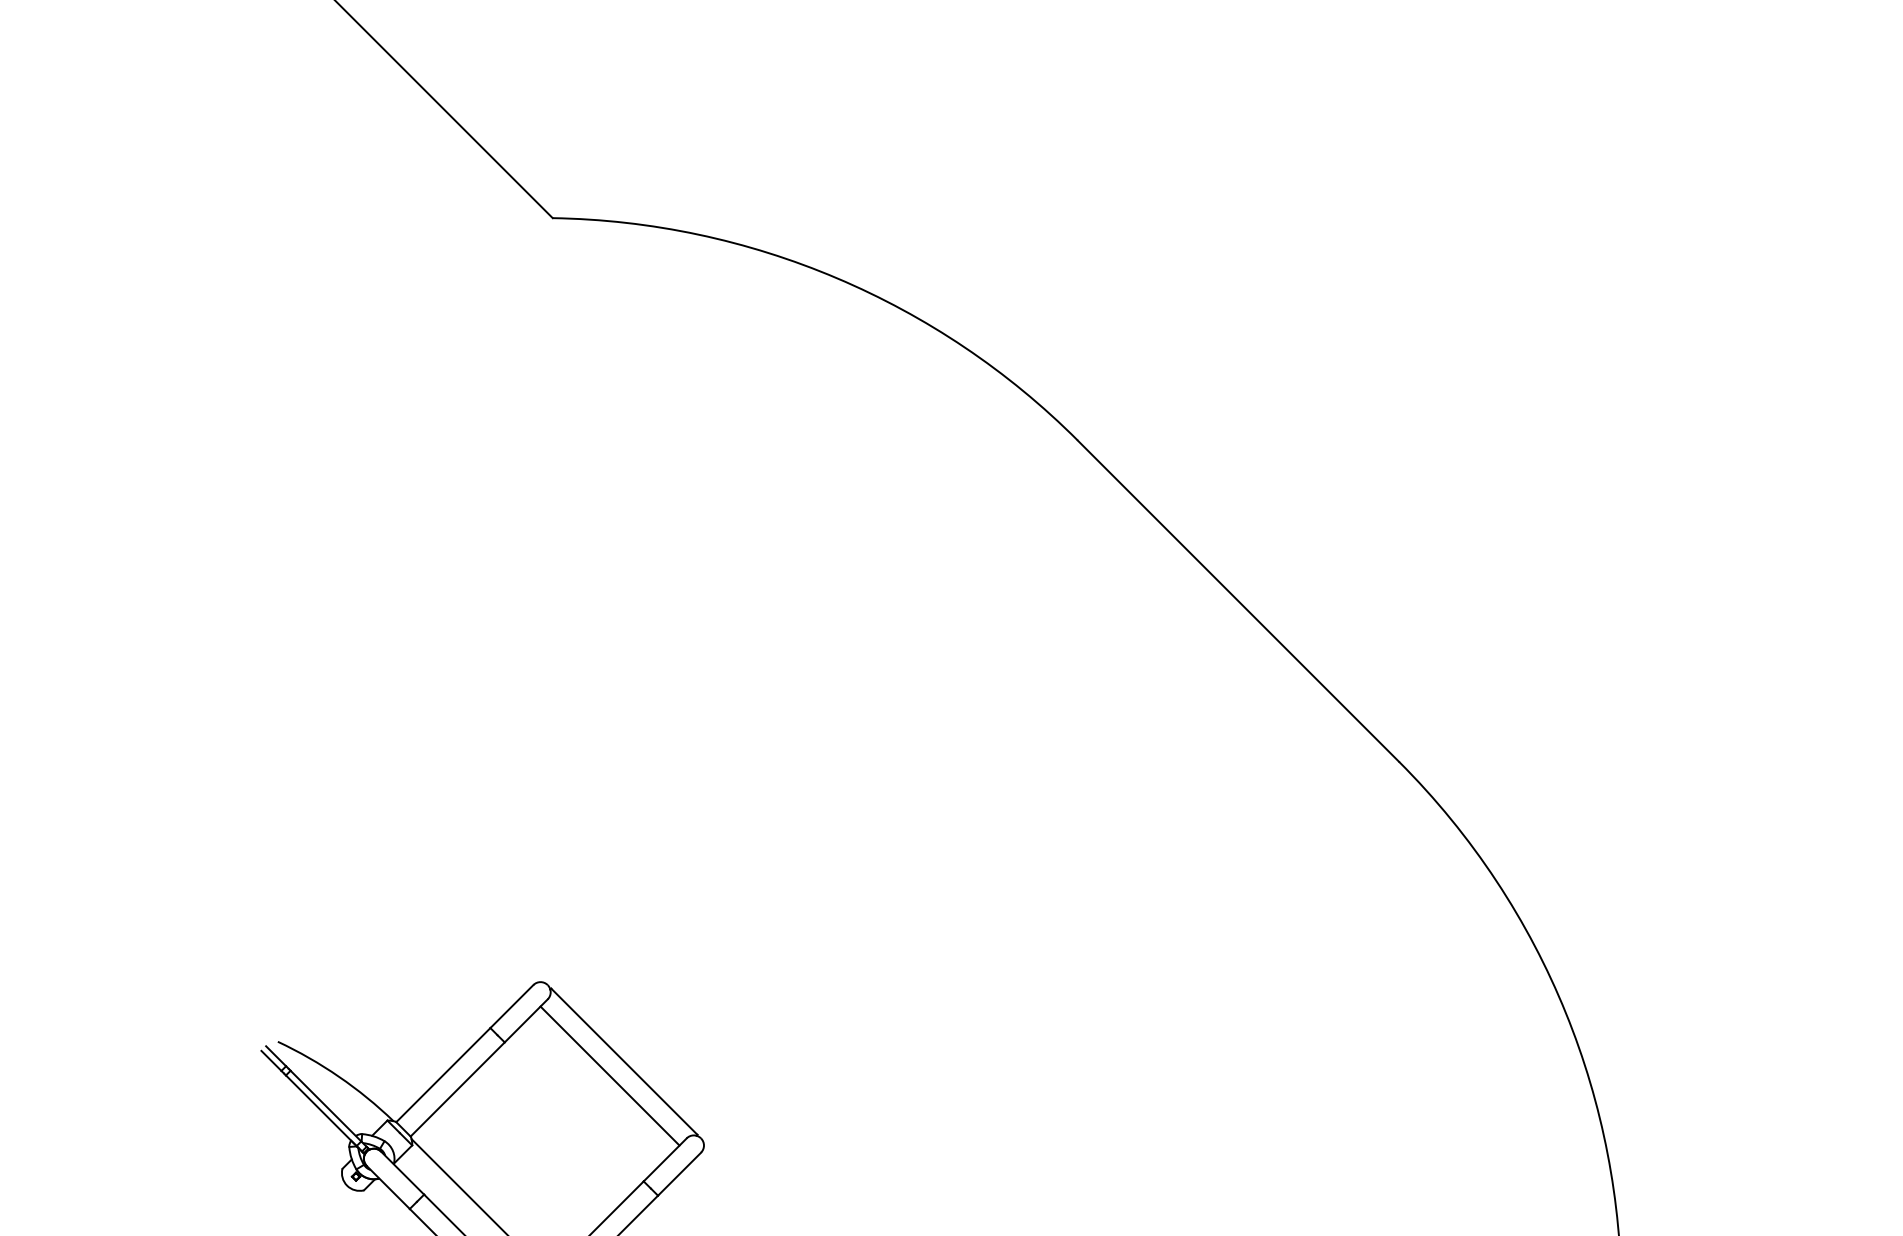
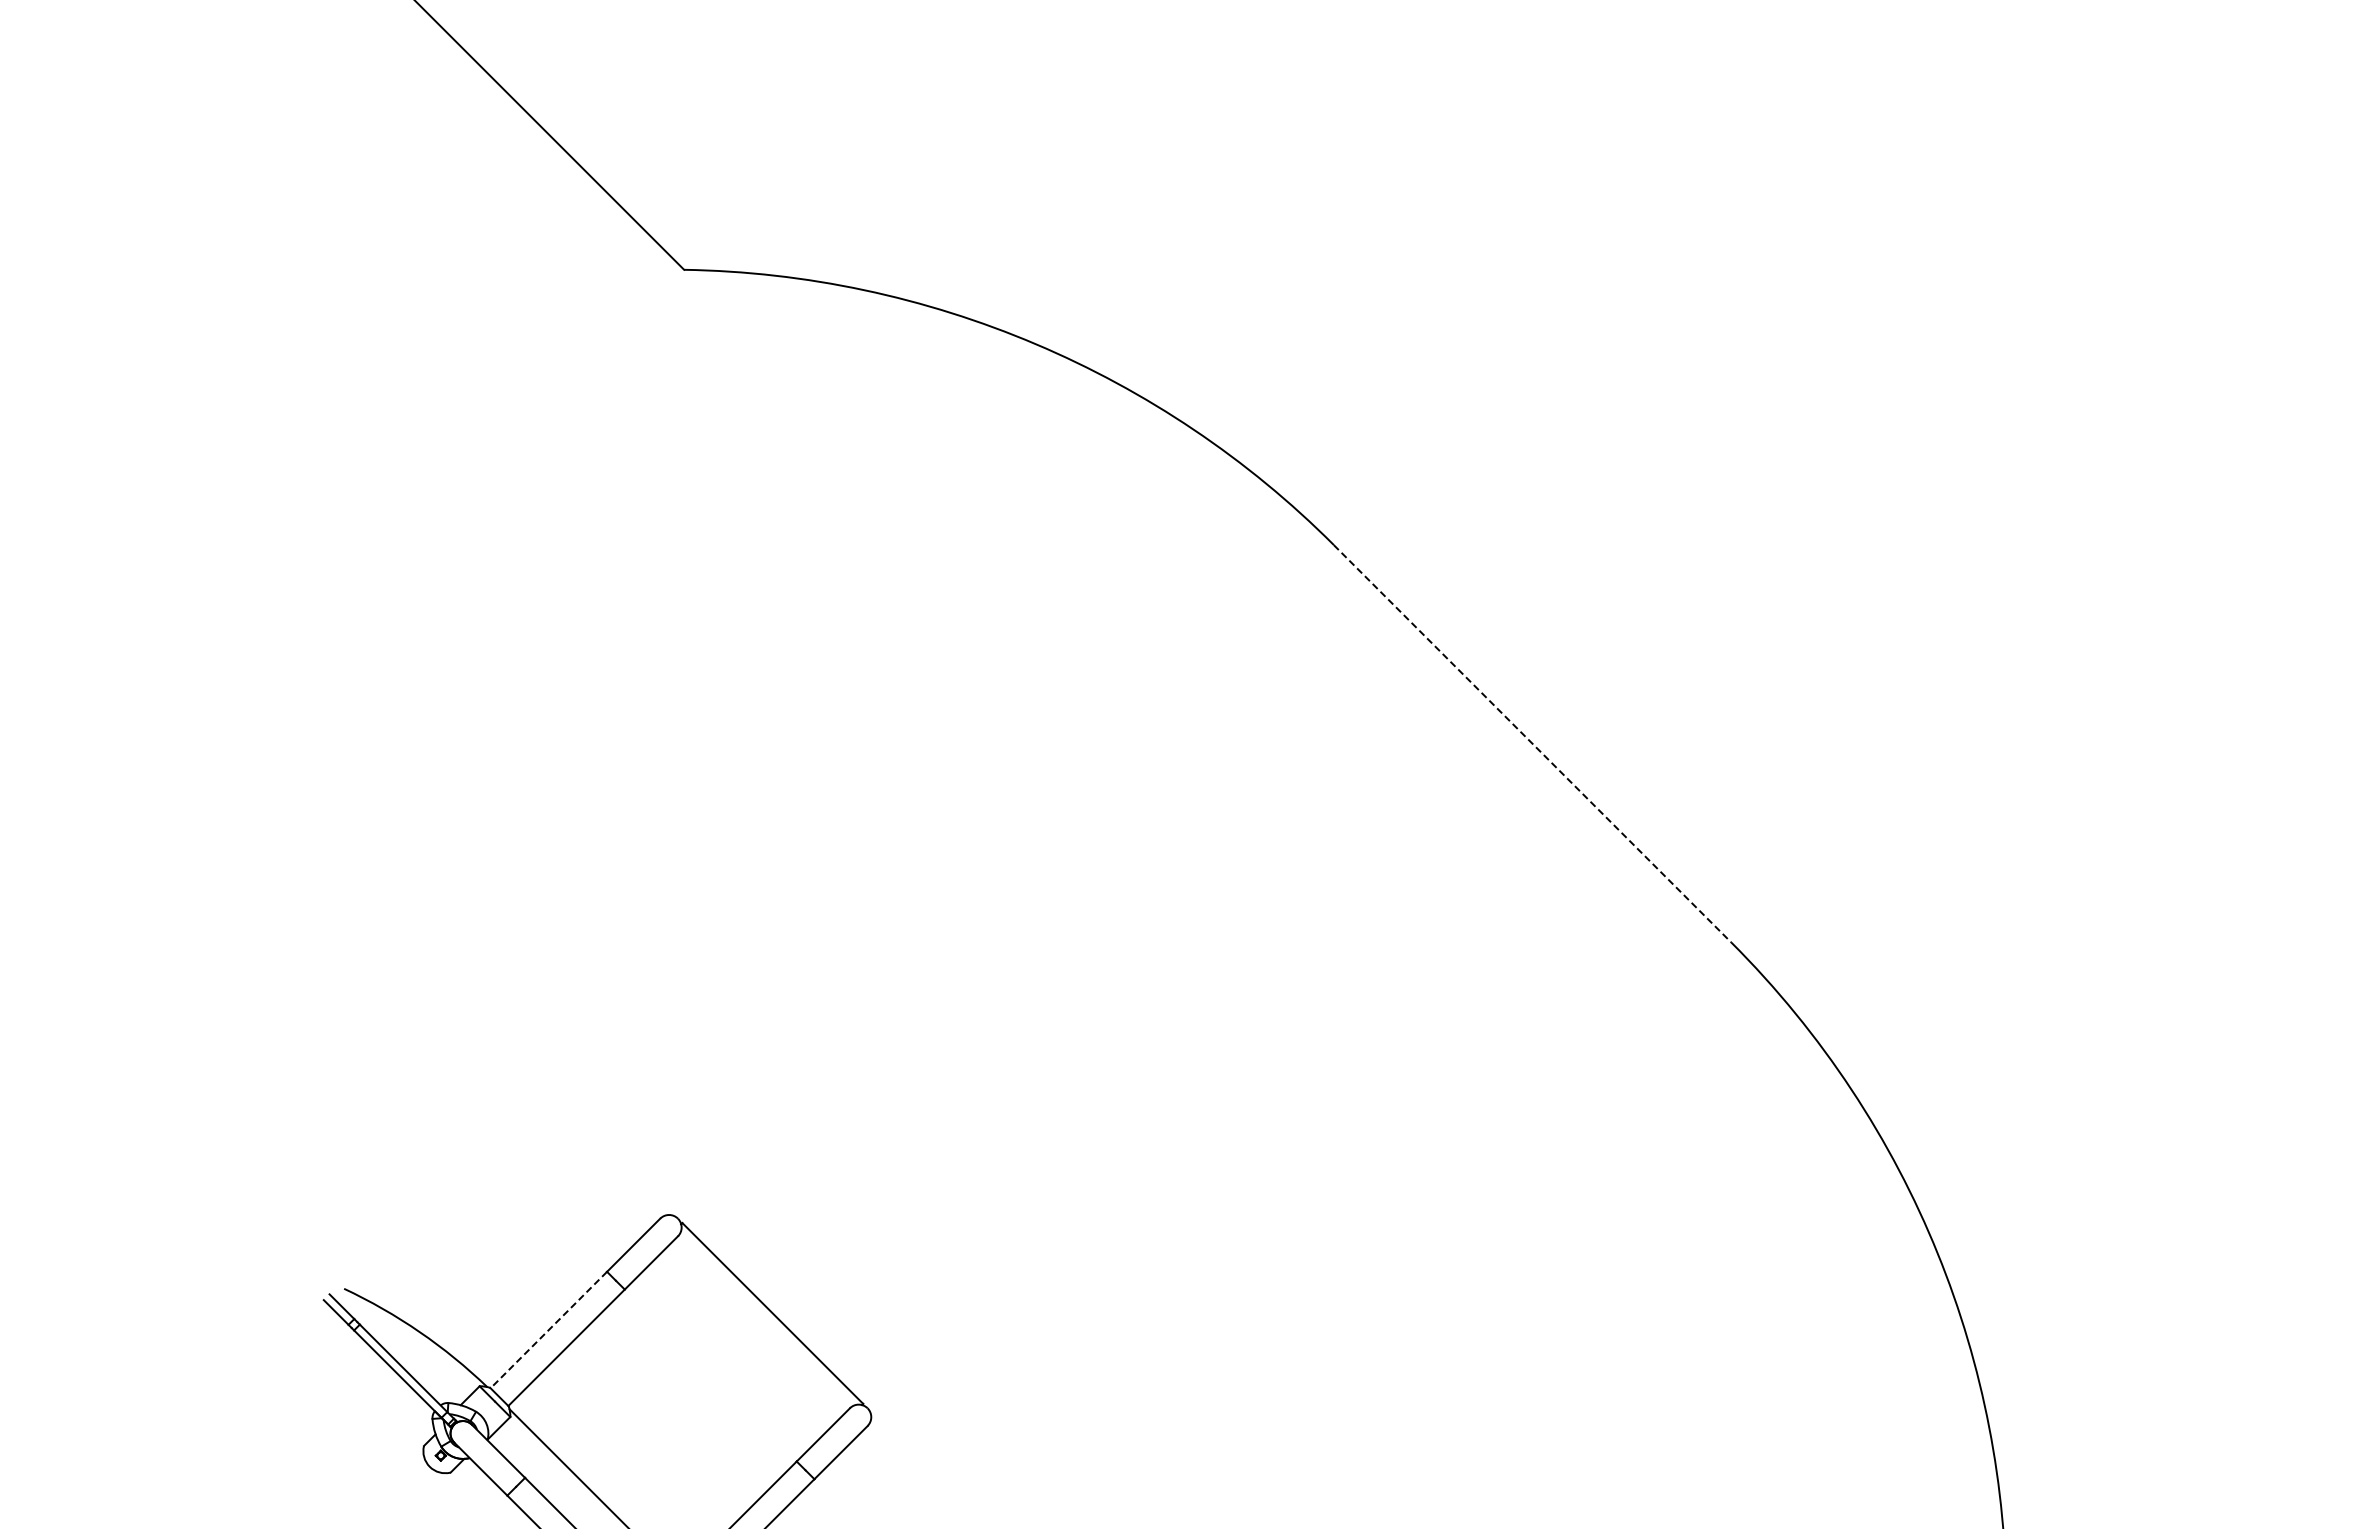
line: (1238, 601) -> (1532, 743), solid -> dashed
line: (443, 1075) -> (548, 1330), solid -> dashed
line: (610, 1076) -> (755, 1331), removed

